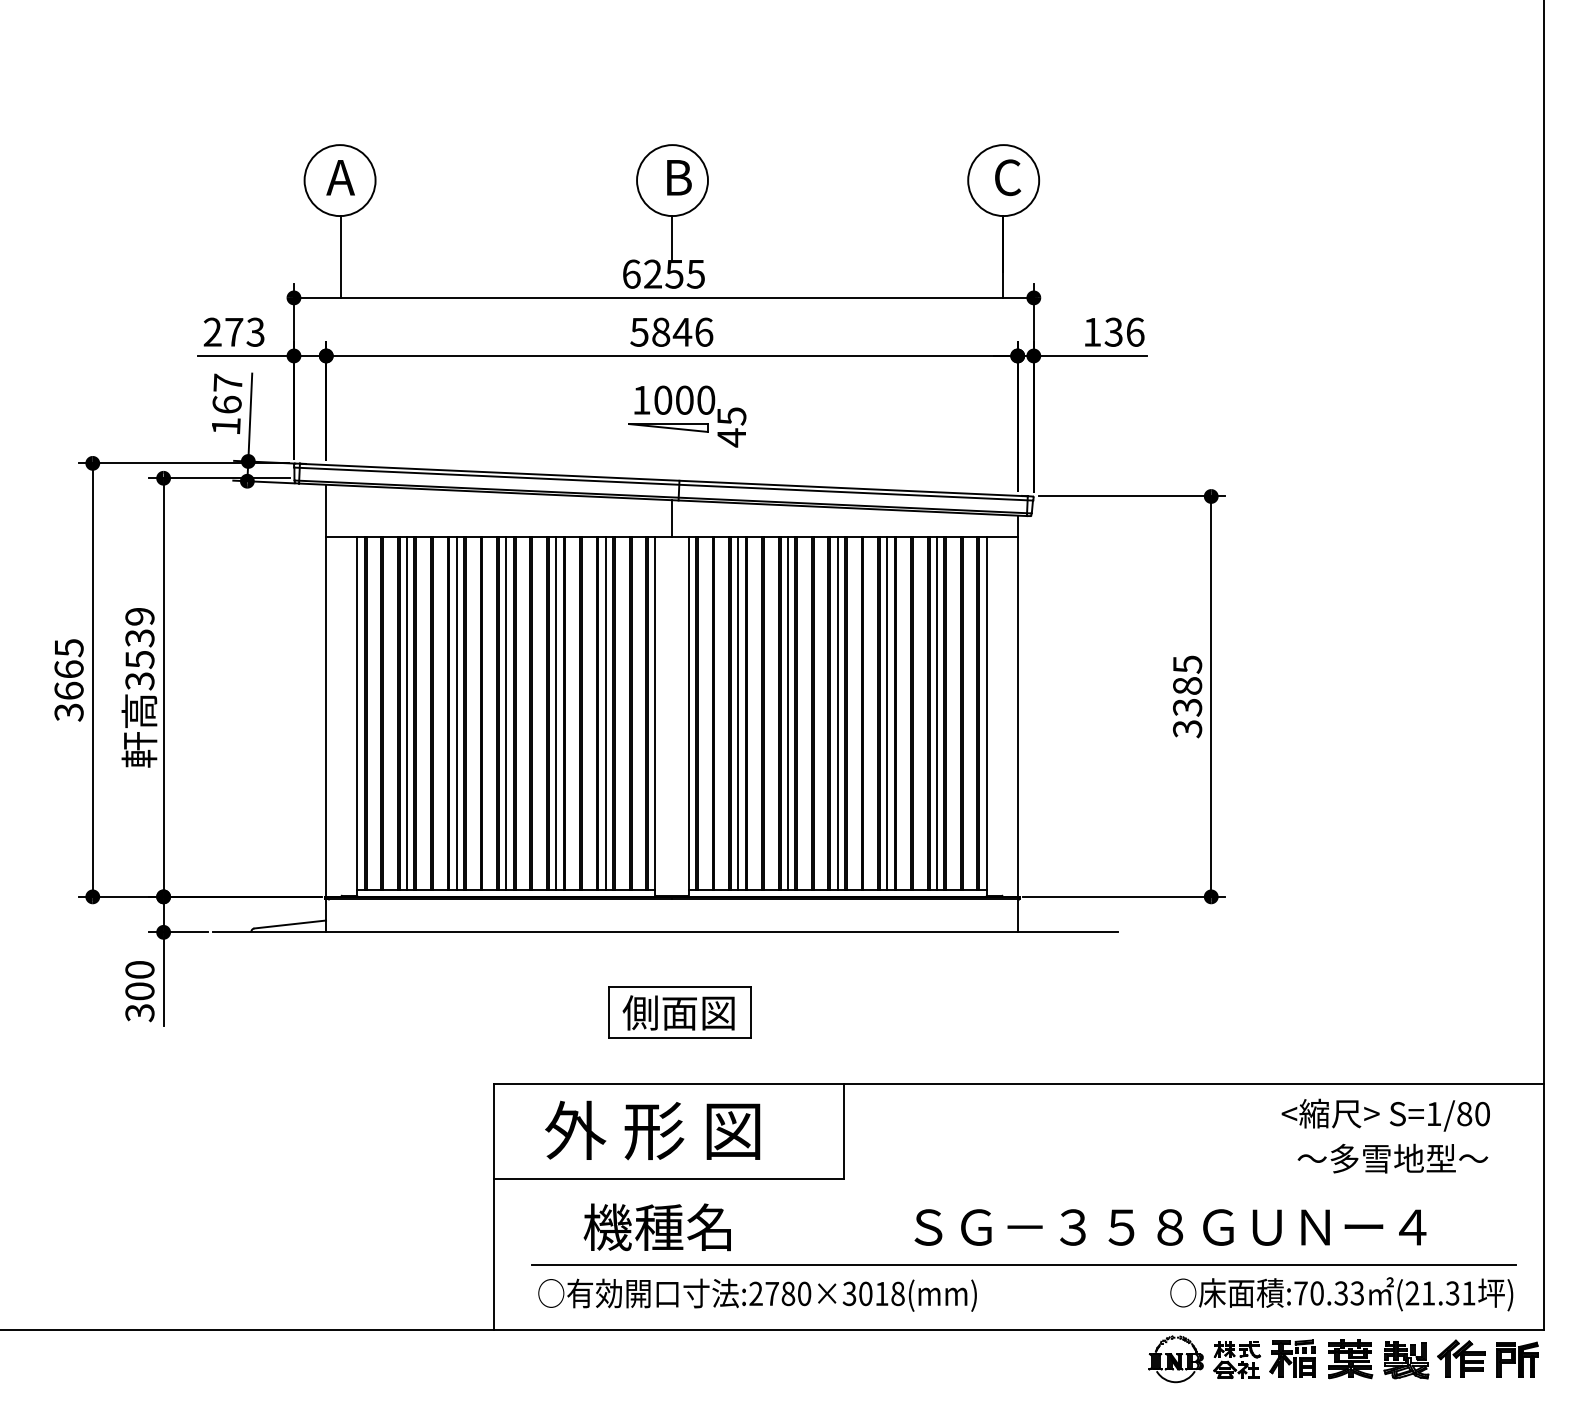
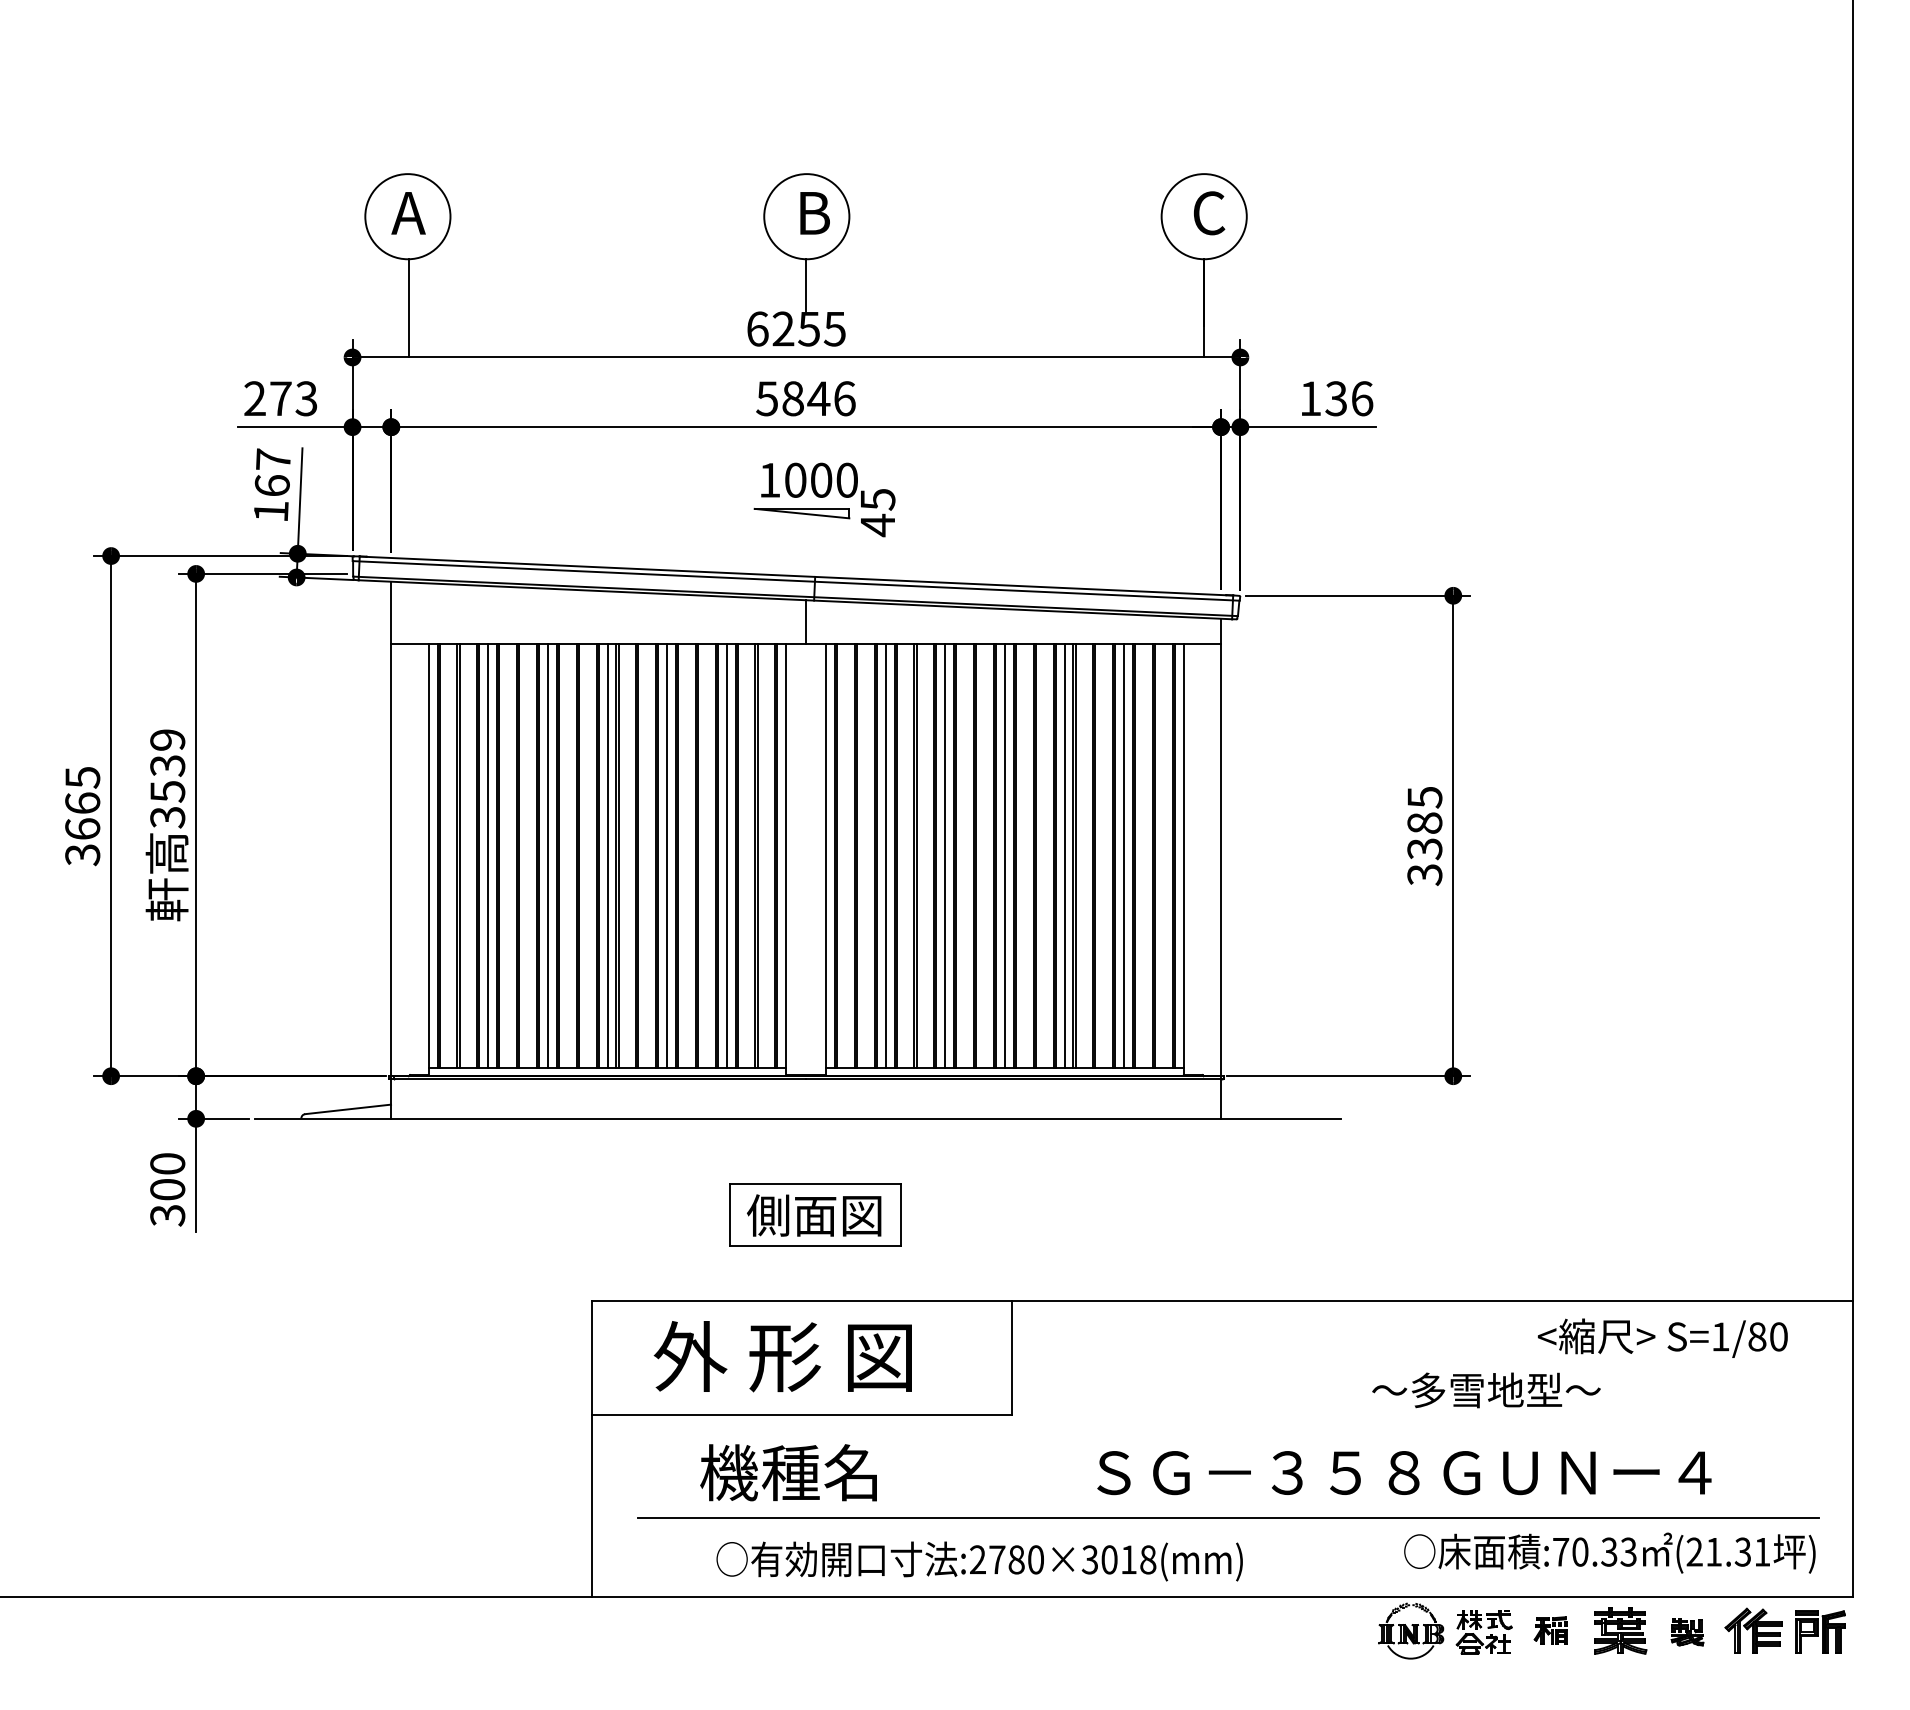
text: (1392, 1158) -> (1486, 1390), moved
text: (757, 1294) -> (979, 1560), moved
part: (1292, 1358) -> (1550, 1630), size x0.6
part: (1406, 1360) -> (1687, 1632), size x0.6

